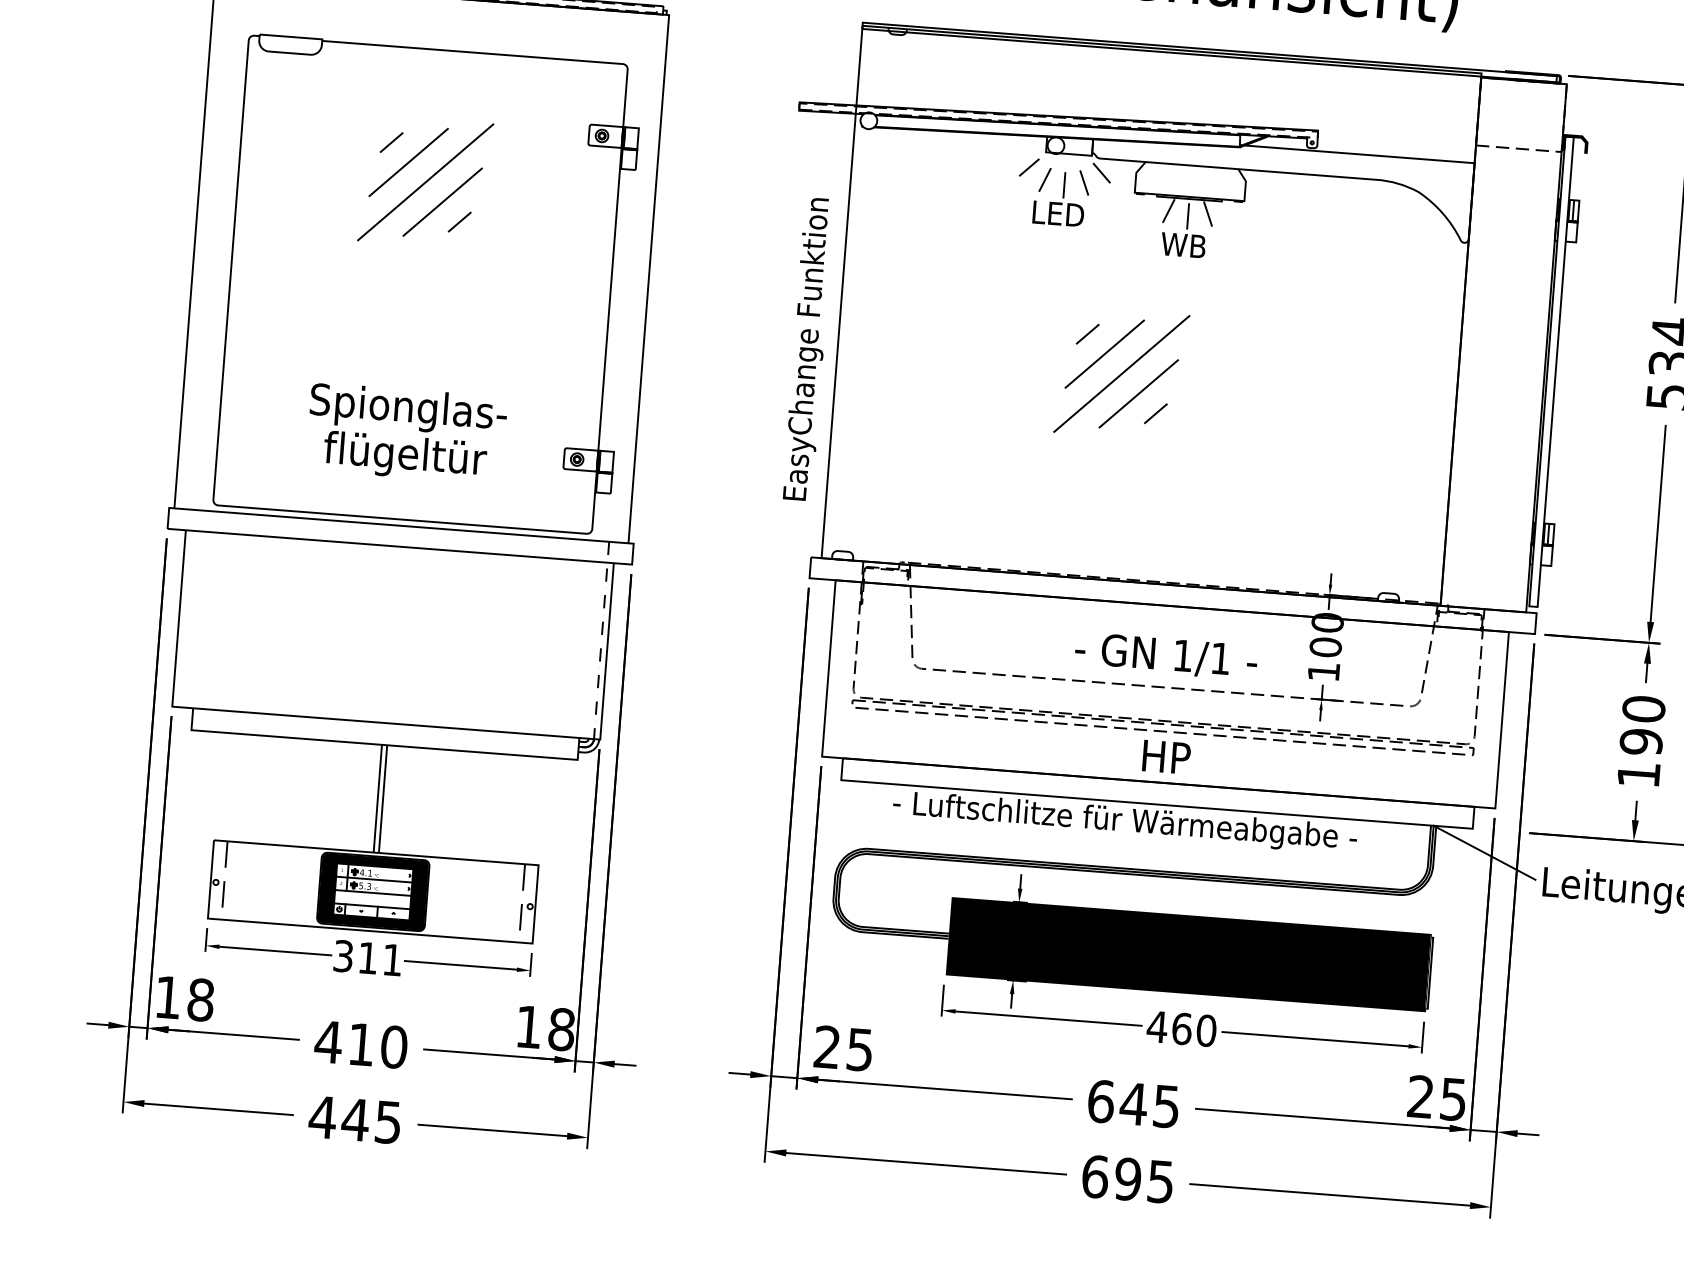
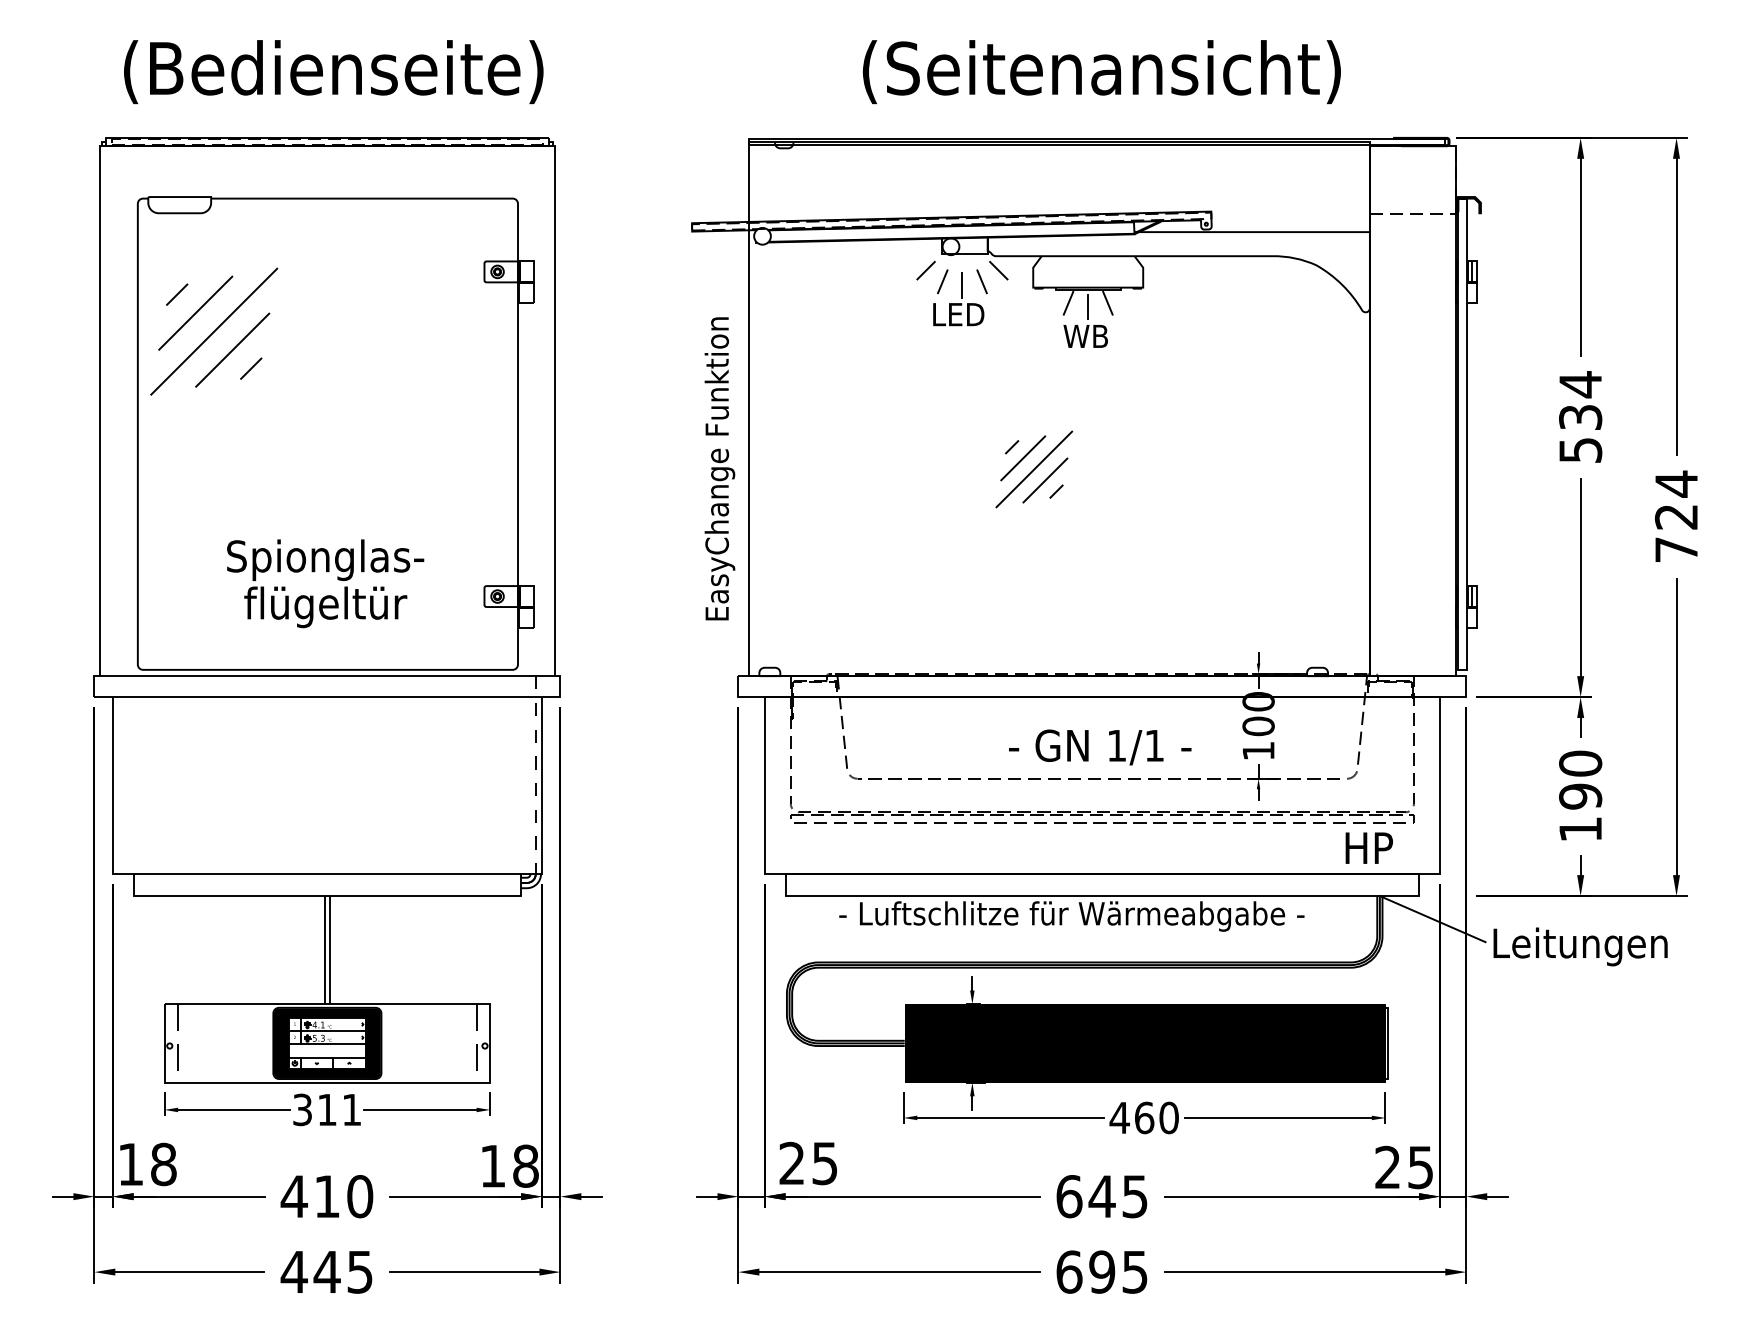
part: (426, 182) -> (214, 331), moved
part: (1122, 374) -> (1034, 469), size x0.6
text: (1165, 756) -> (1368, 847), moved

